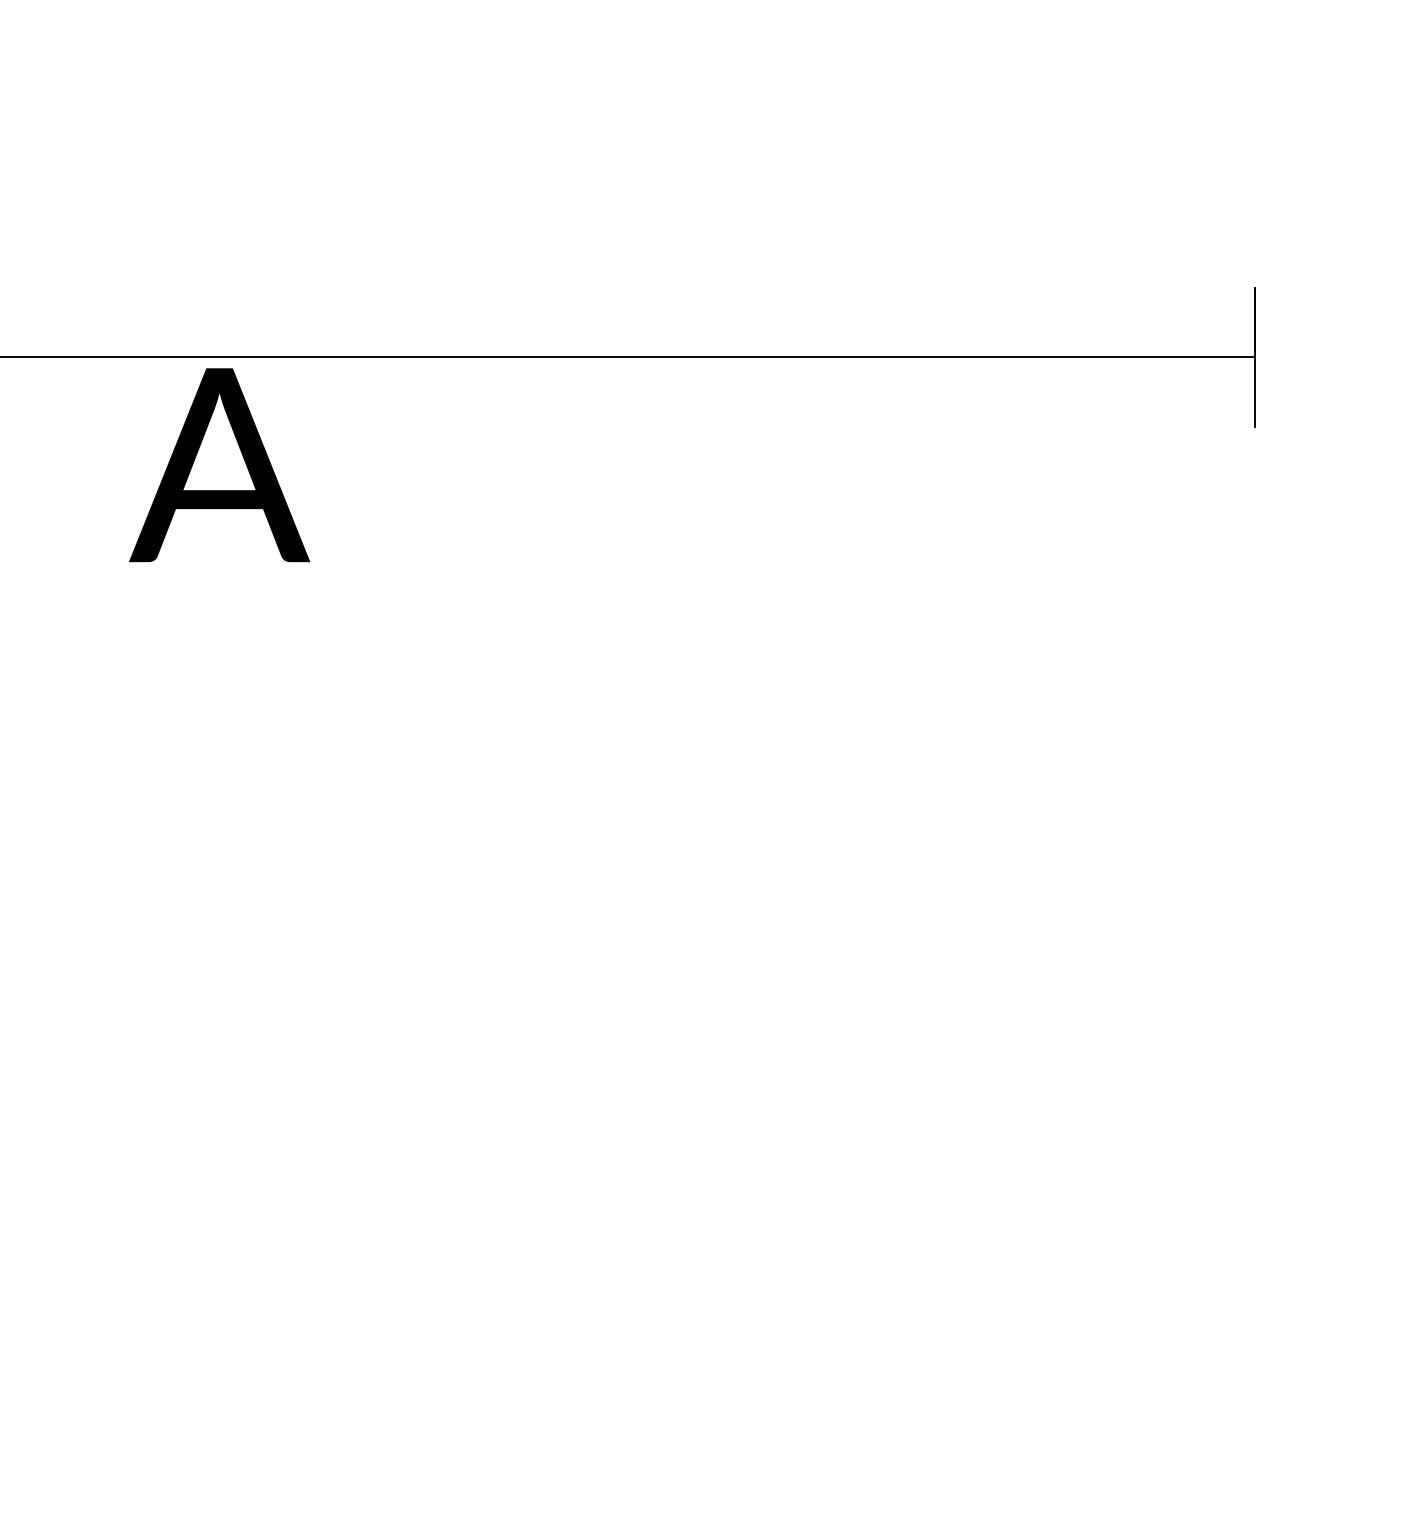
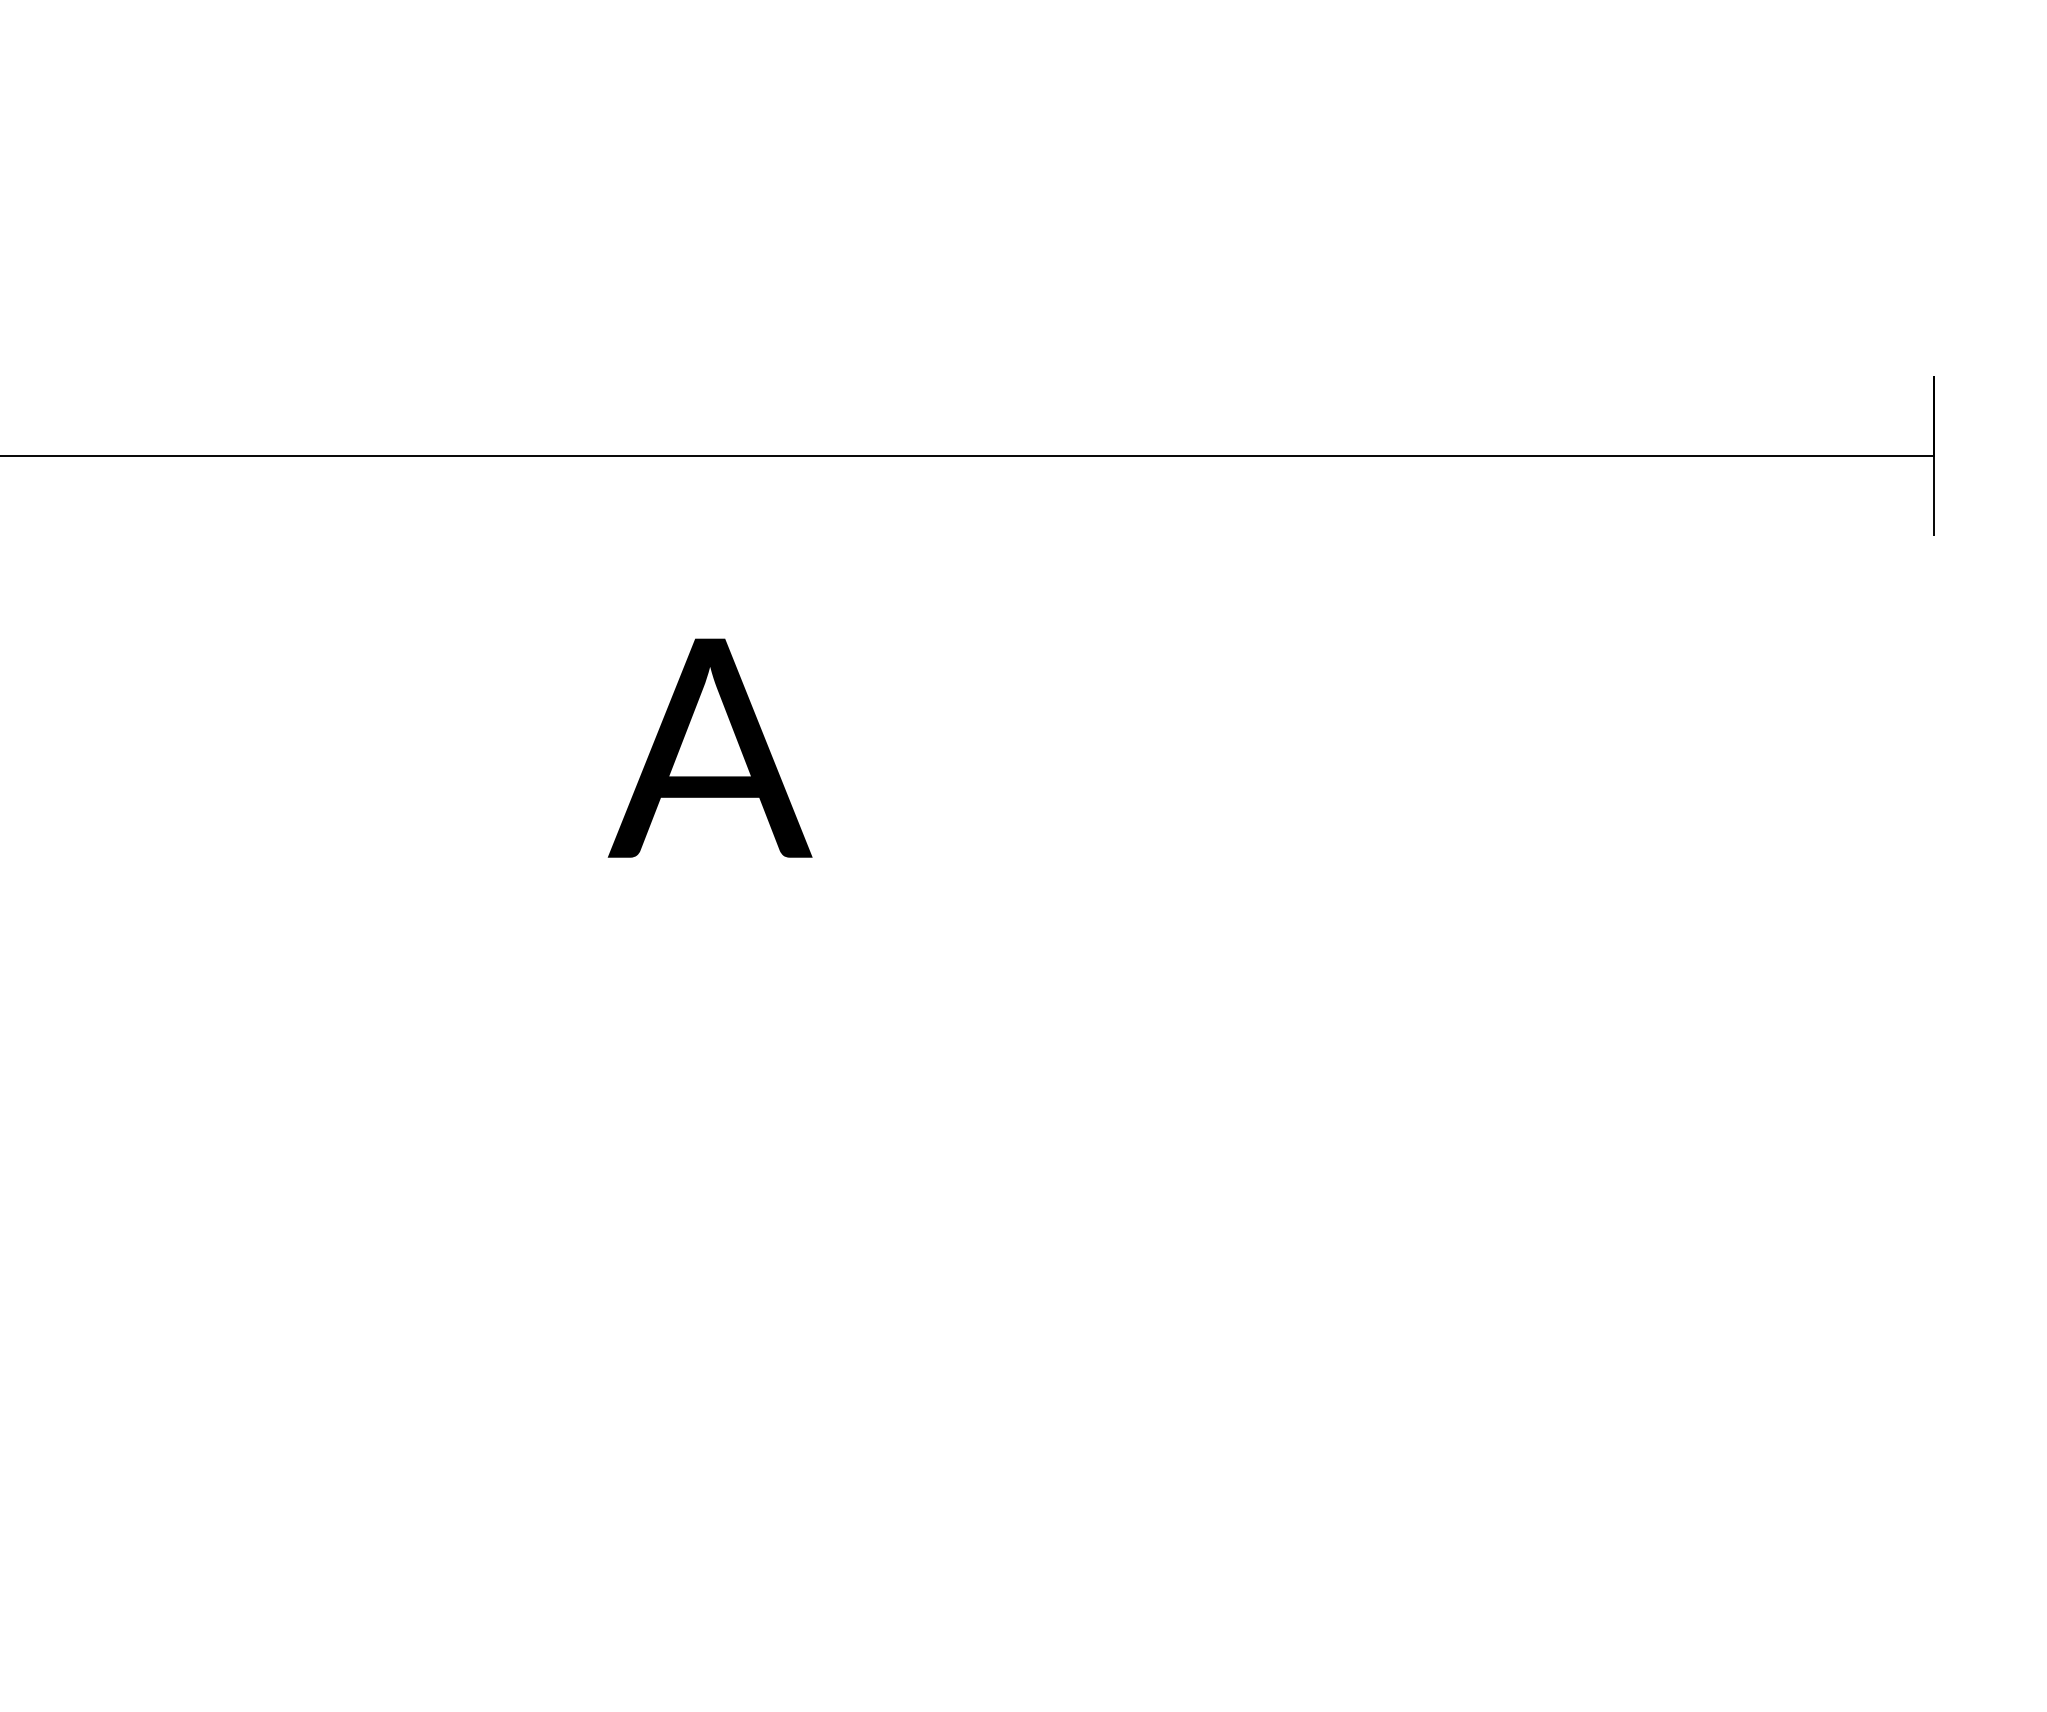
text: (218, 464) -> (709, 747), moved

